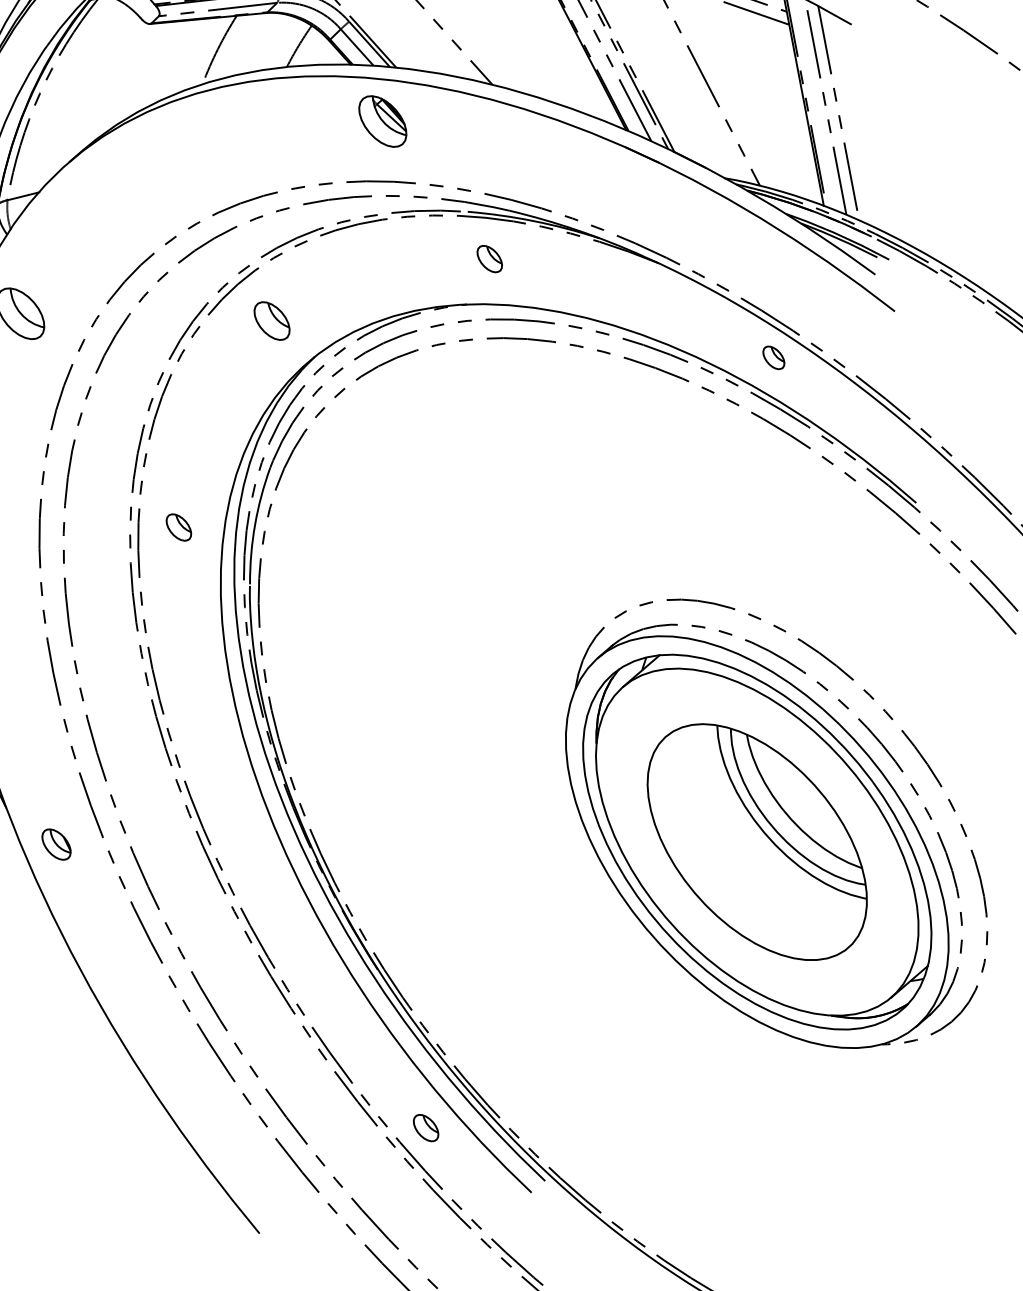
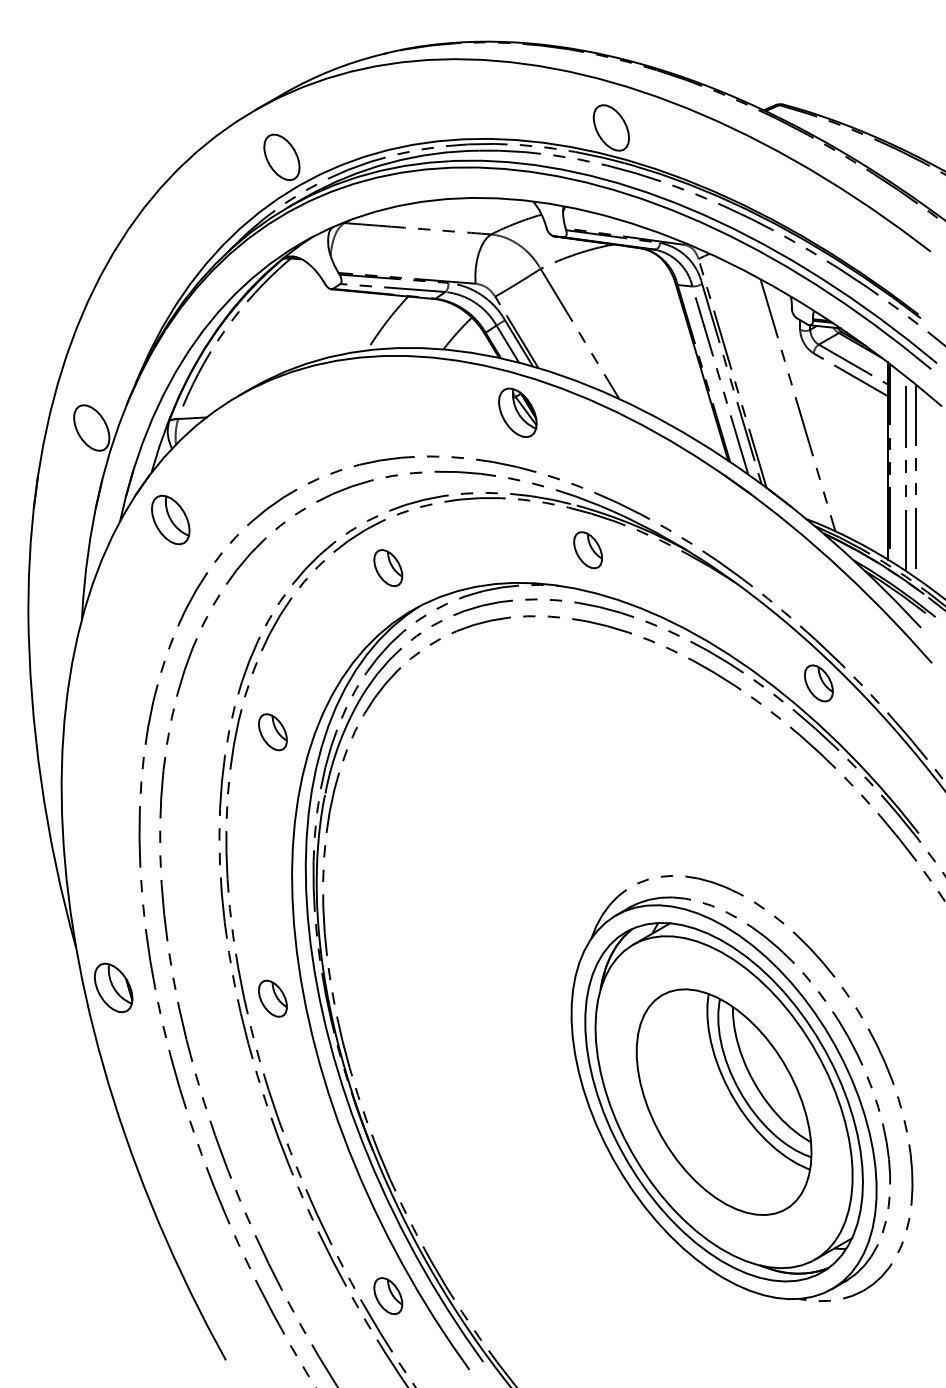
part: (489, 259) -> (587, 550), size x1.43
part: (773, 358) -> (818, 683), size x1.67
part: (178, 527) -> (272, 732), size x1.43
part: (234, 822) -> (272, 998), added
part: (56, 844) -> (113, 987), size x1.67
part: (426, 1127) -> (388, 1295), size x1.43

